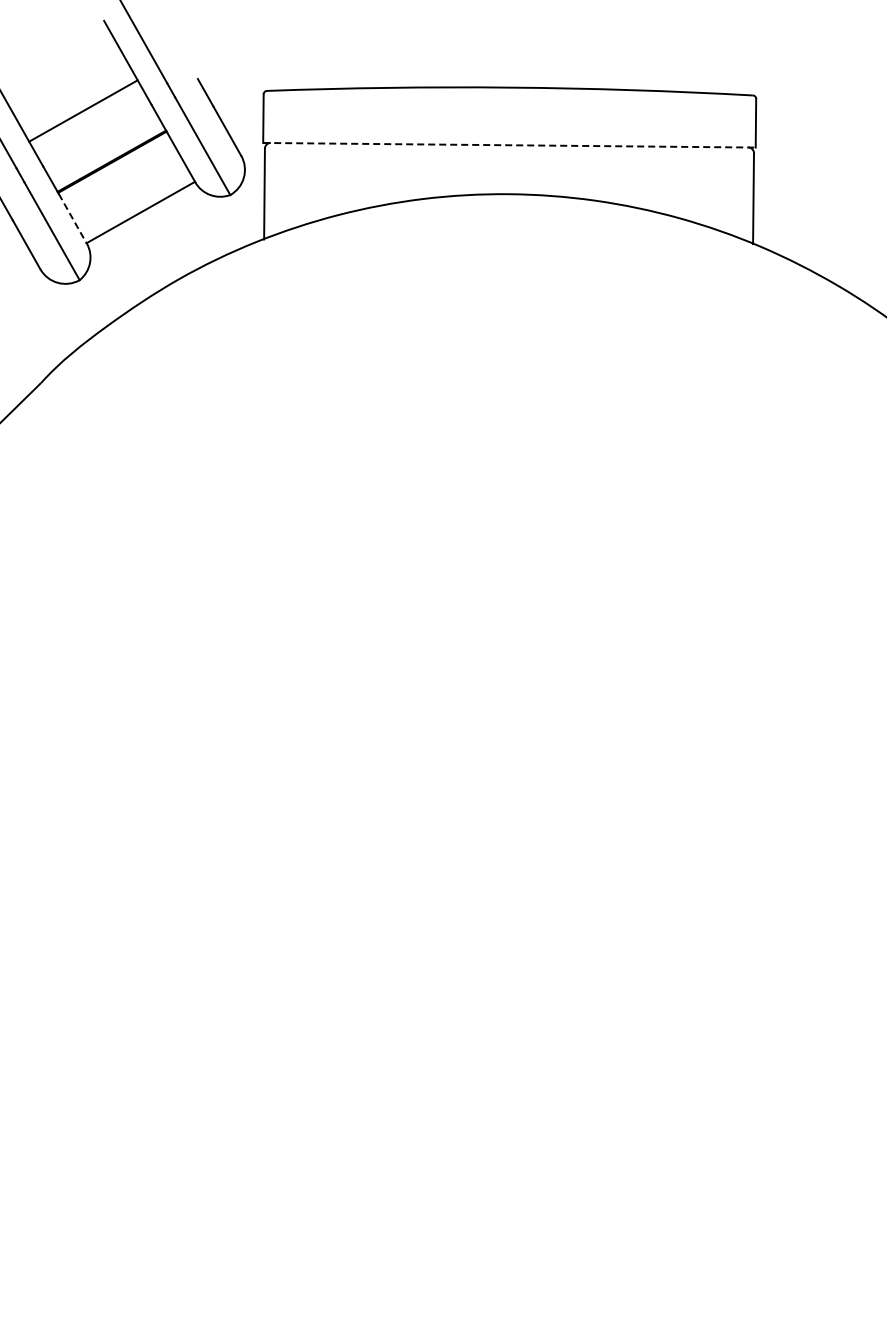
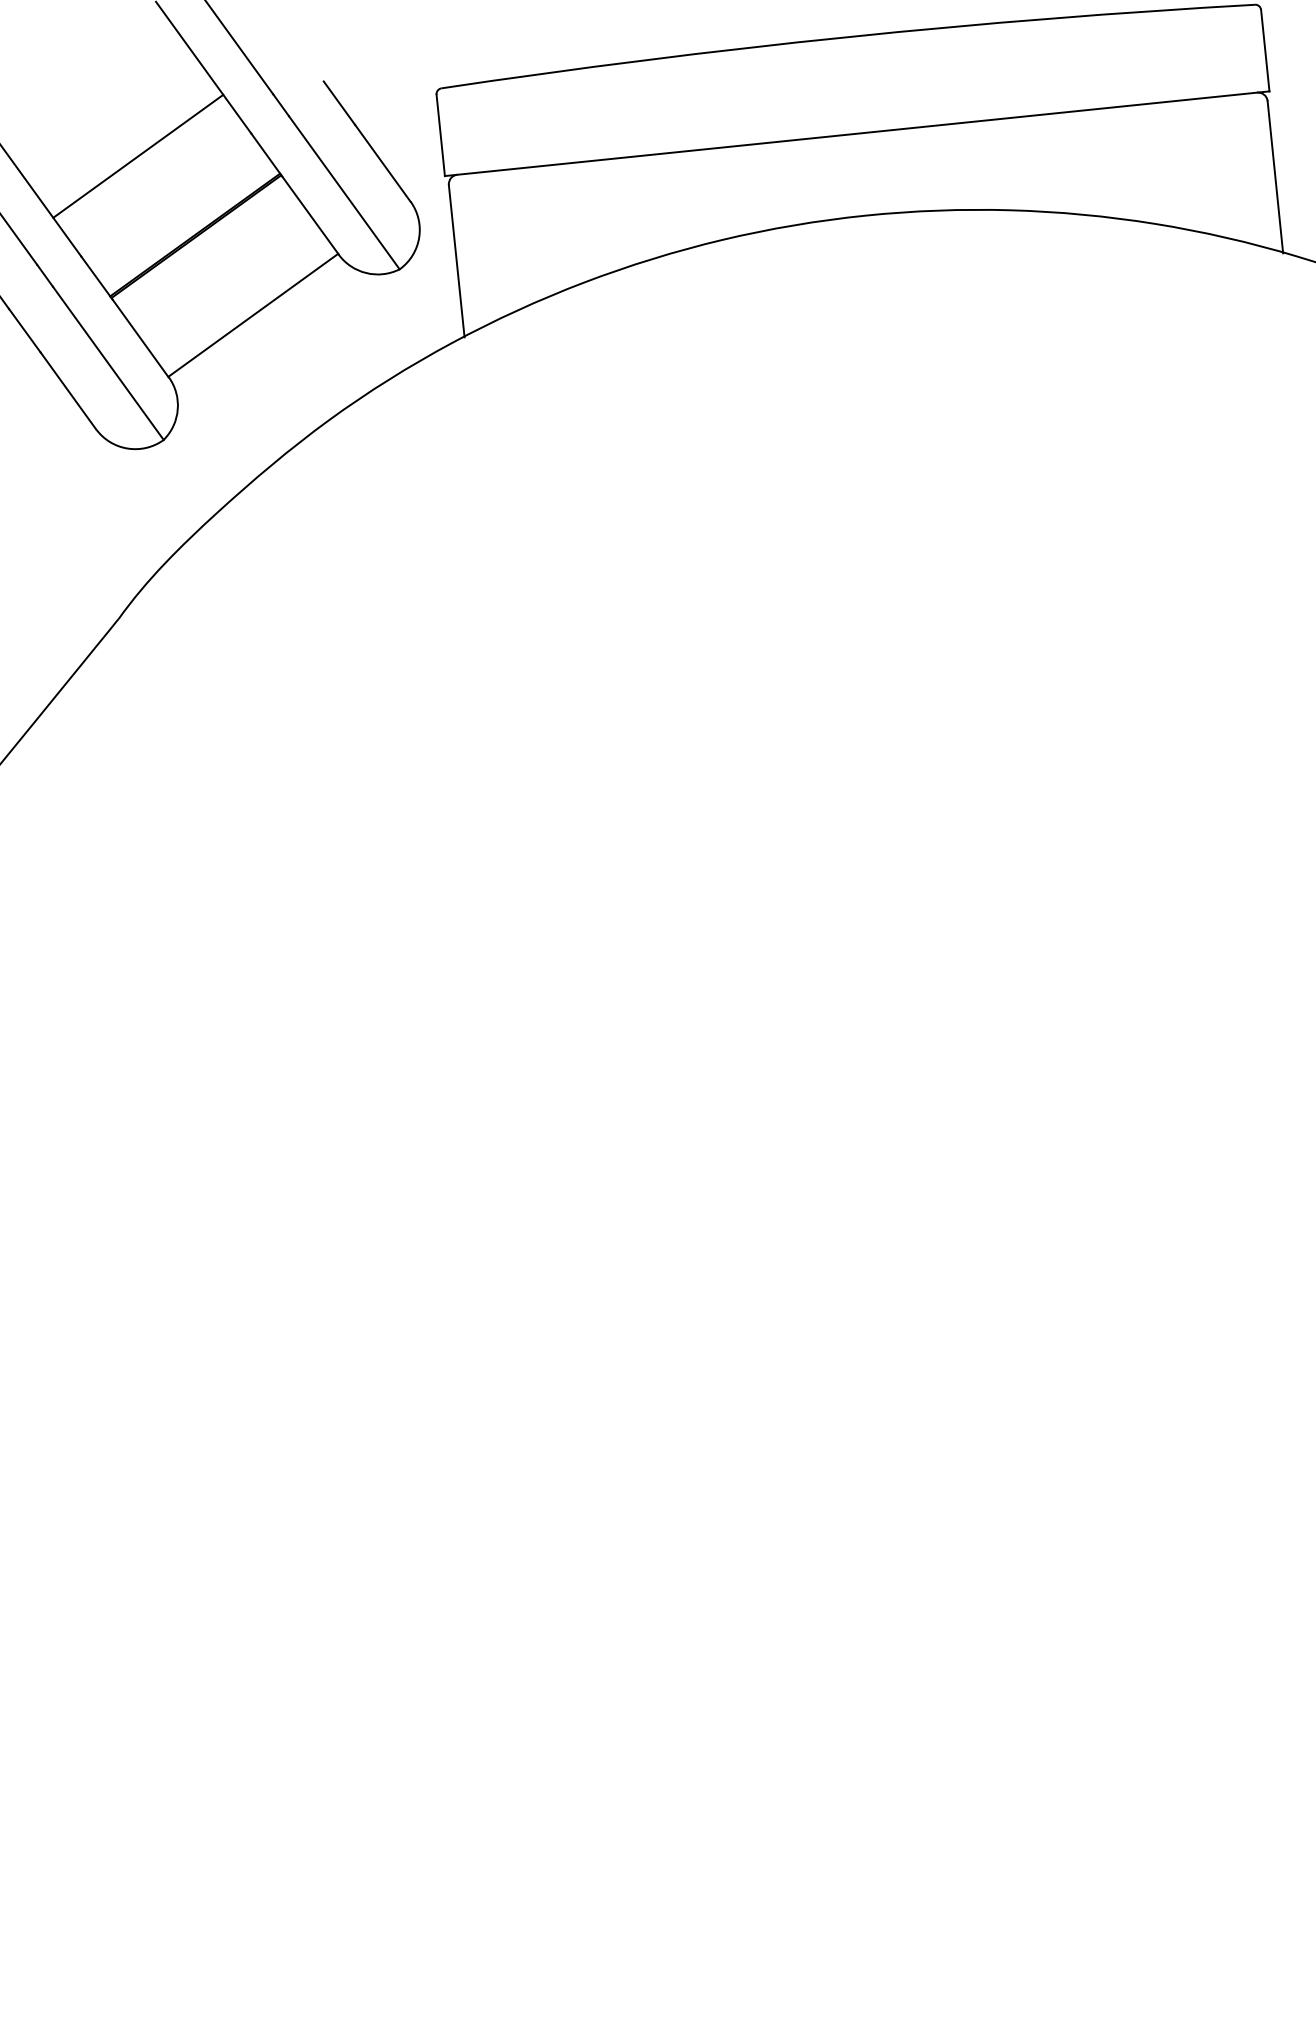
line: (509, 145) -> (857, 134), dashed -> solid
line: (73, 219) -> (141, 339), dashed -> solid

